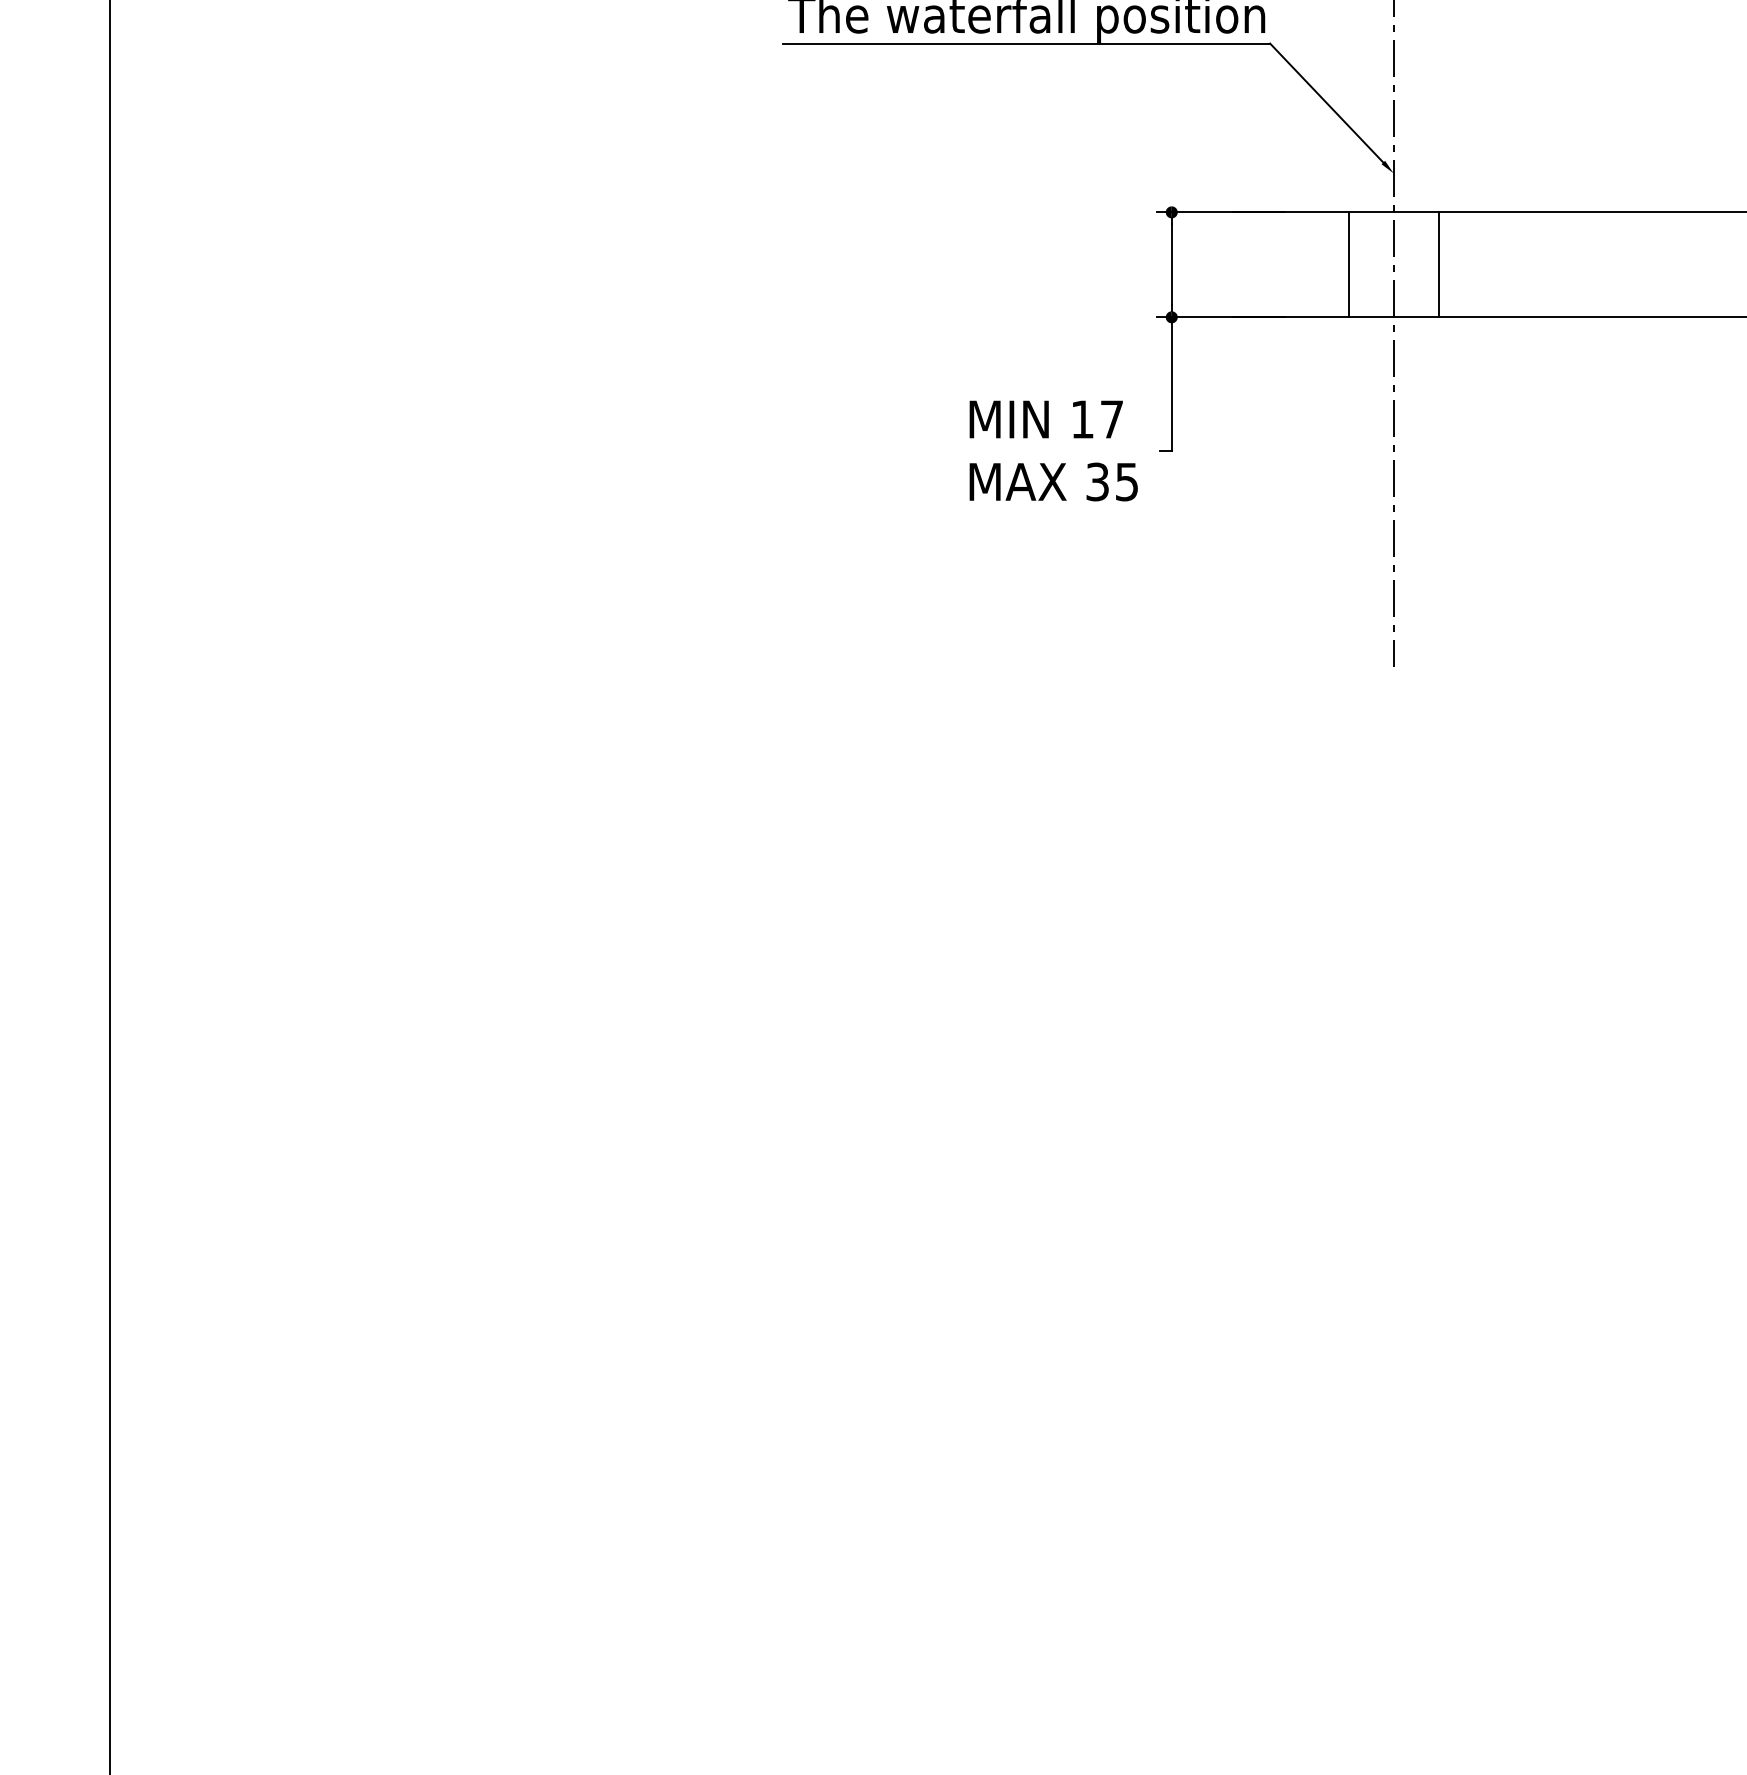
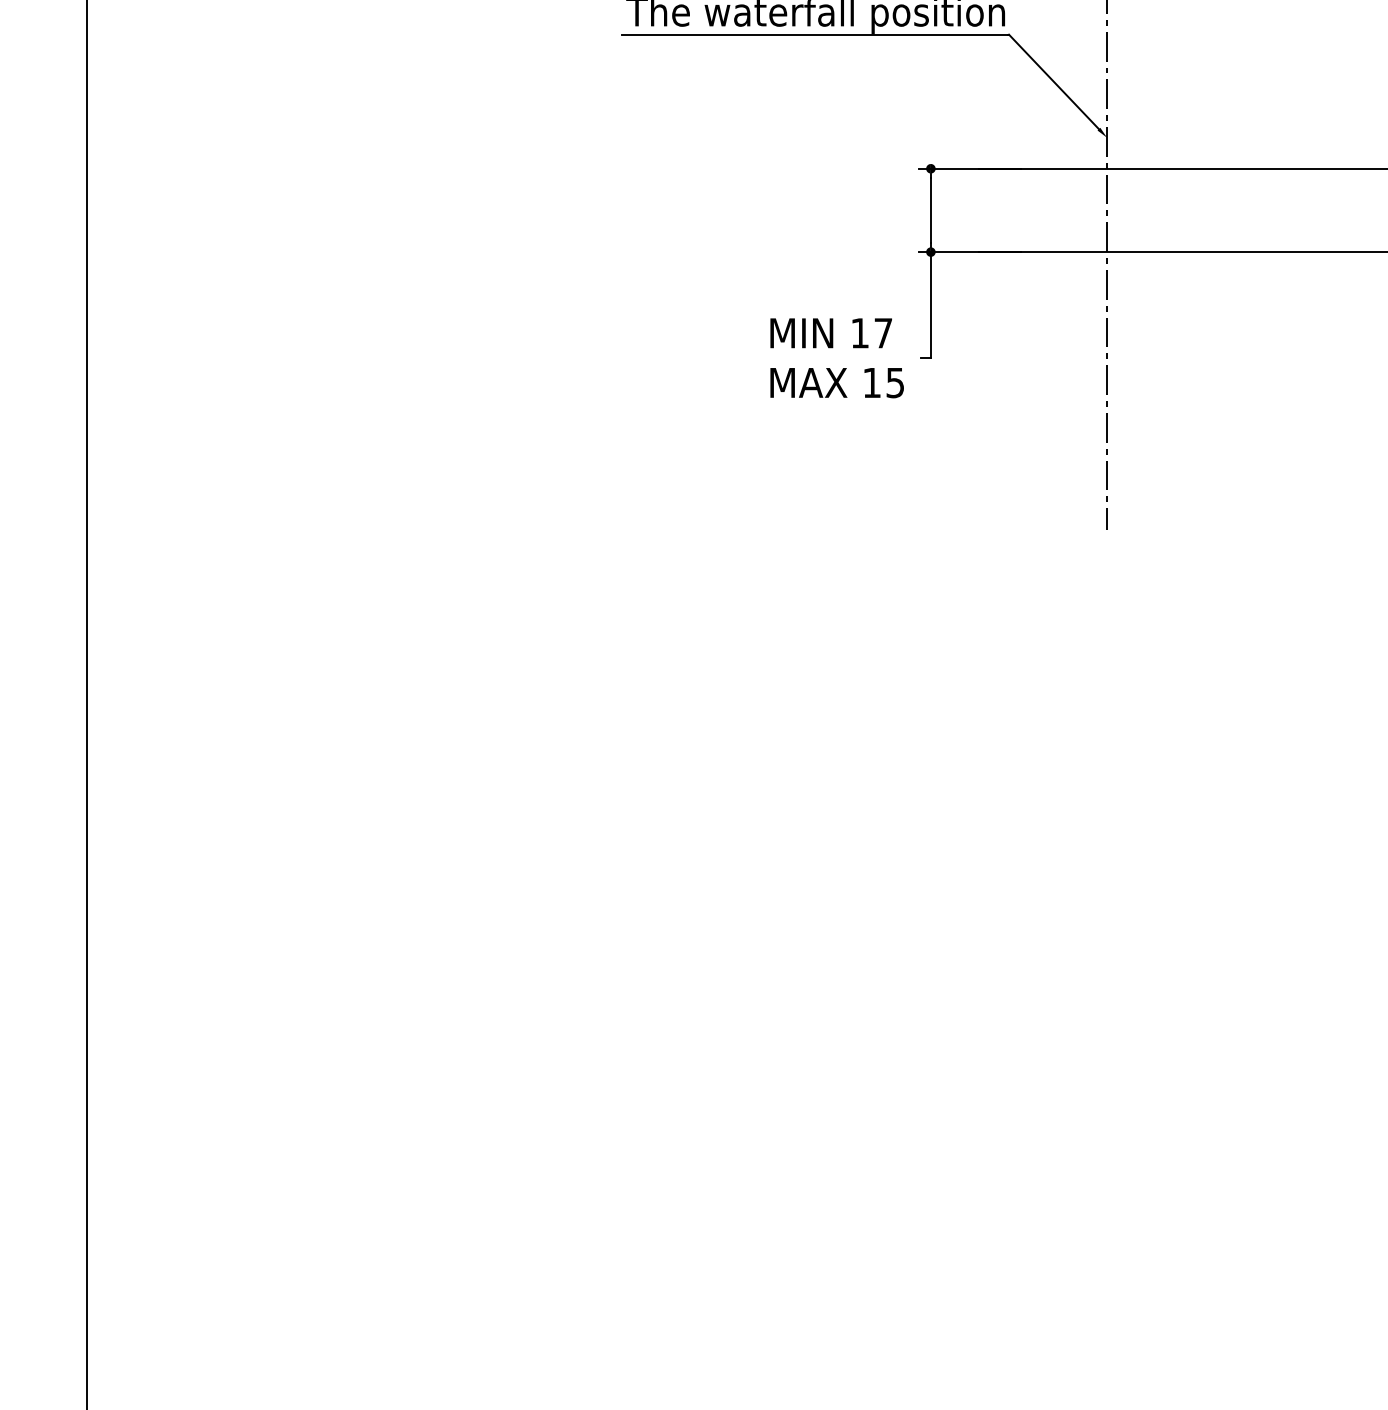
line: (1348, 264) -> (1071, 210), removed
line: (1438, 264) -> (1142, 210), removed
text: (1096, 481) -> (871, 382), 35 -> 15

